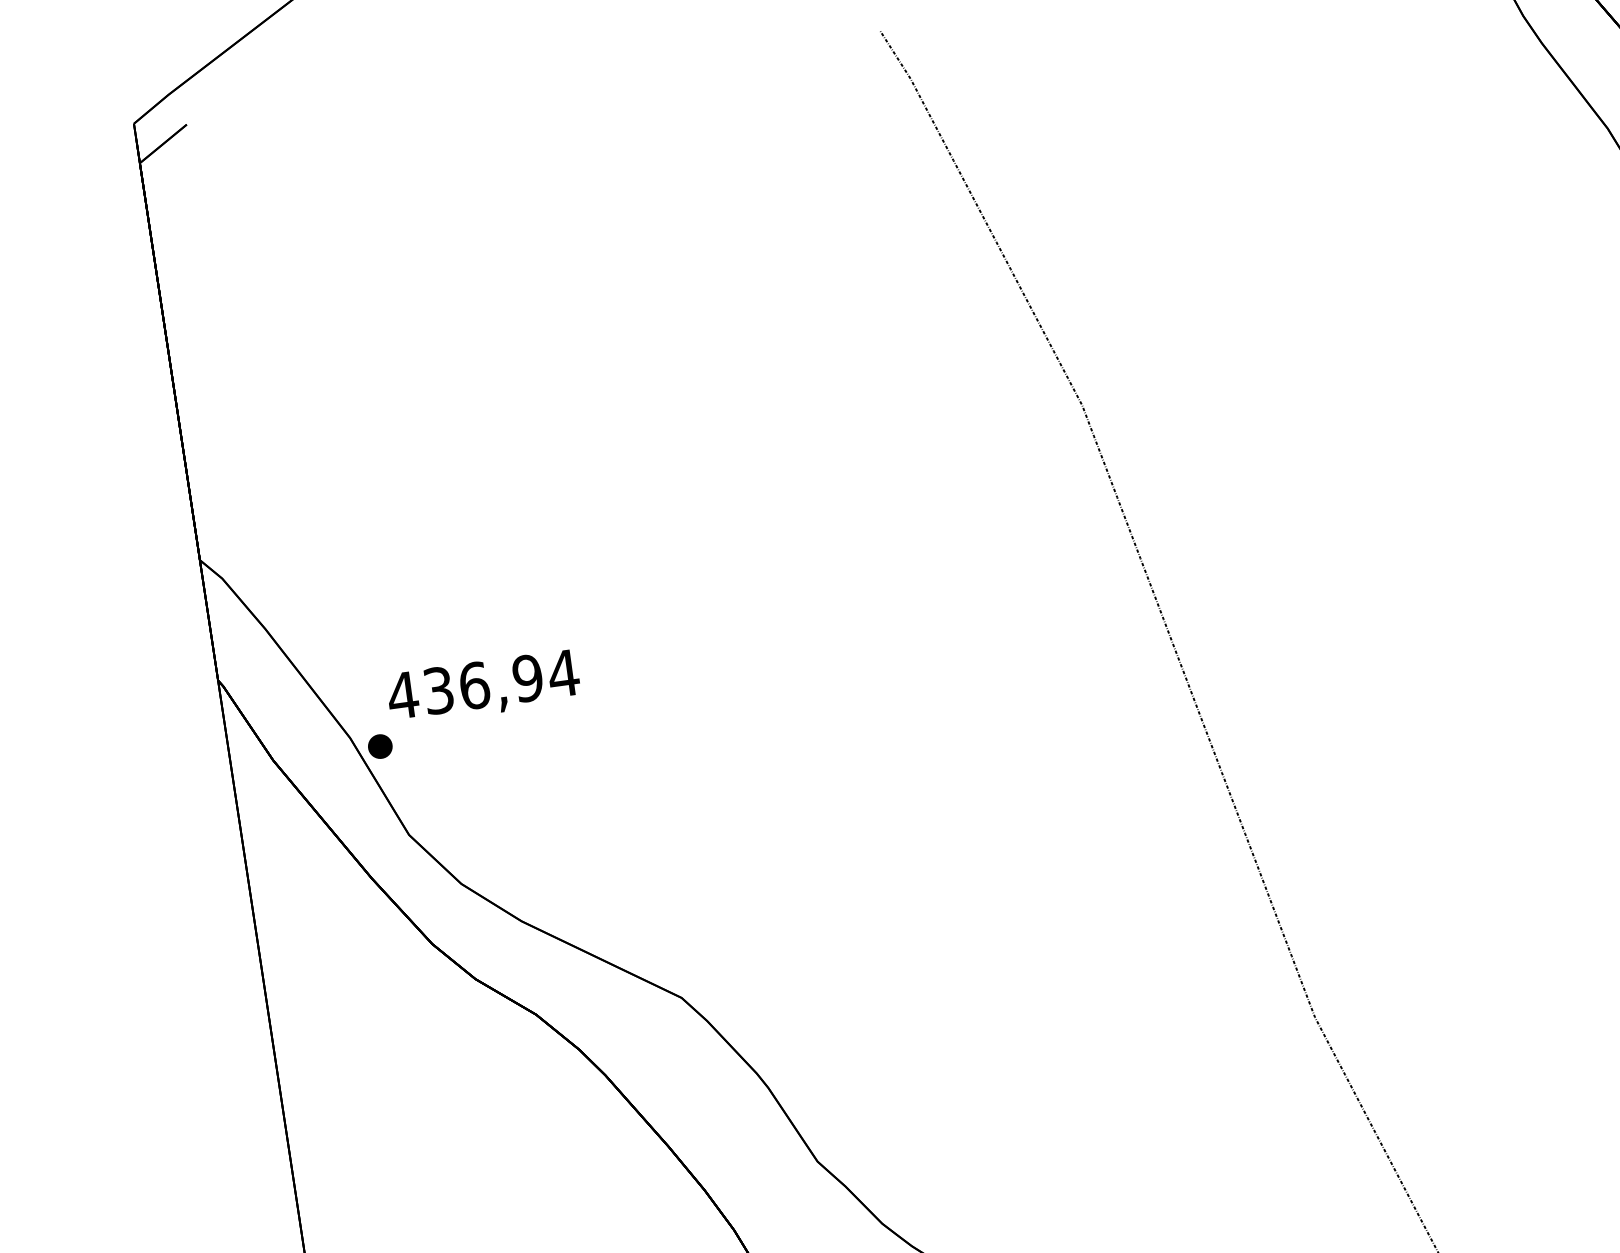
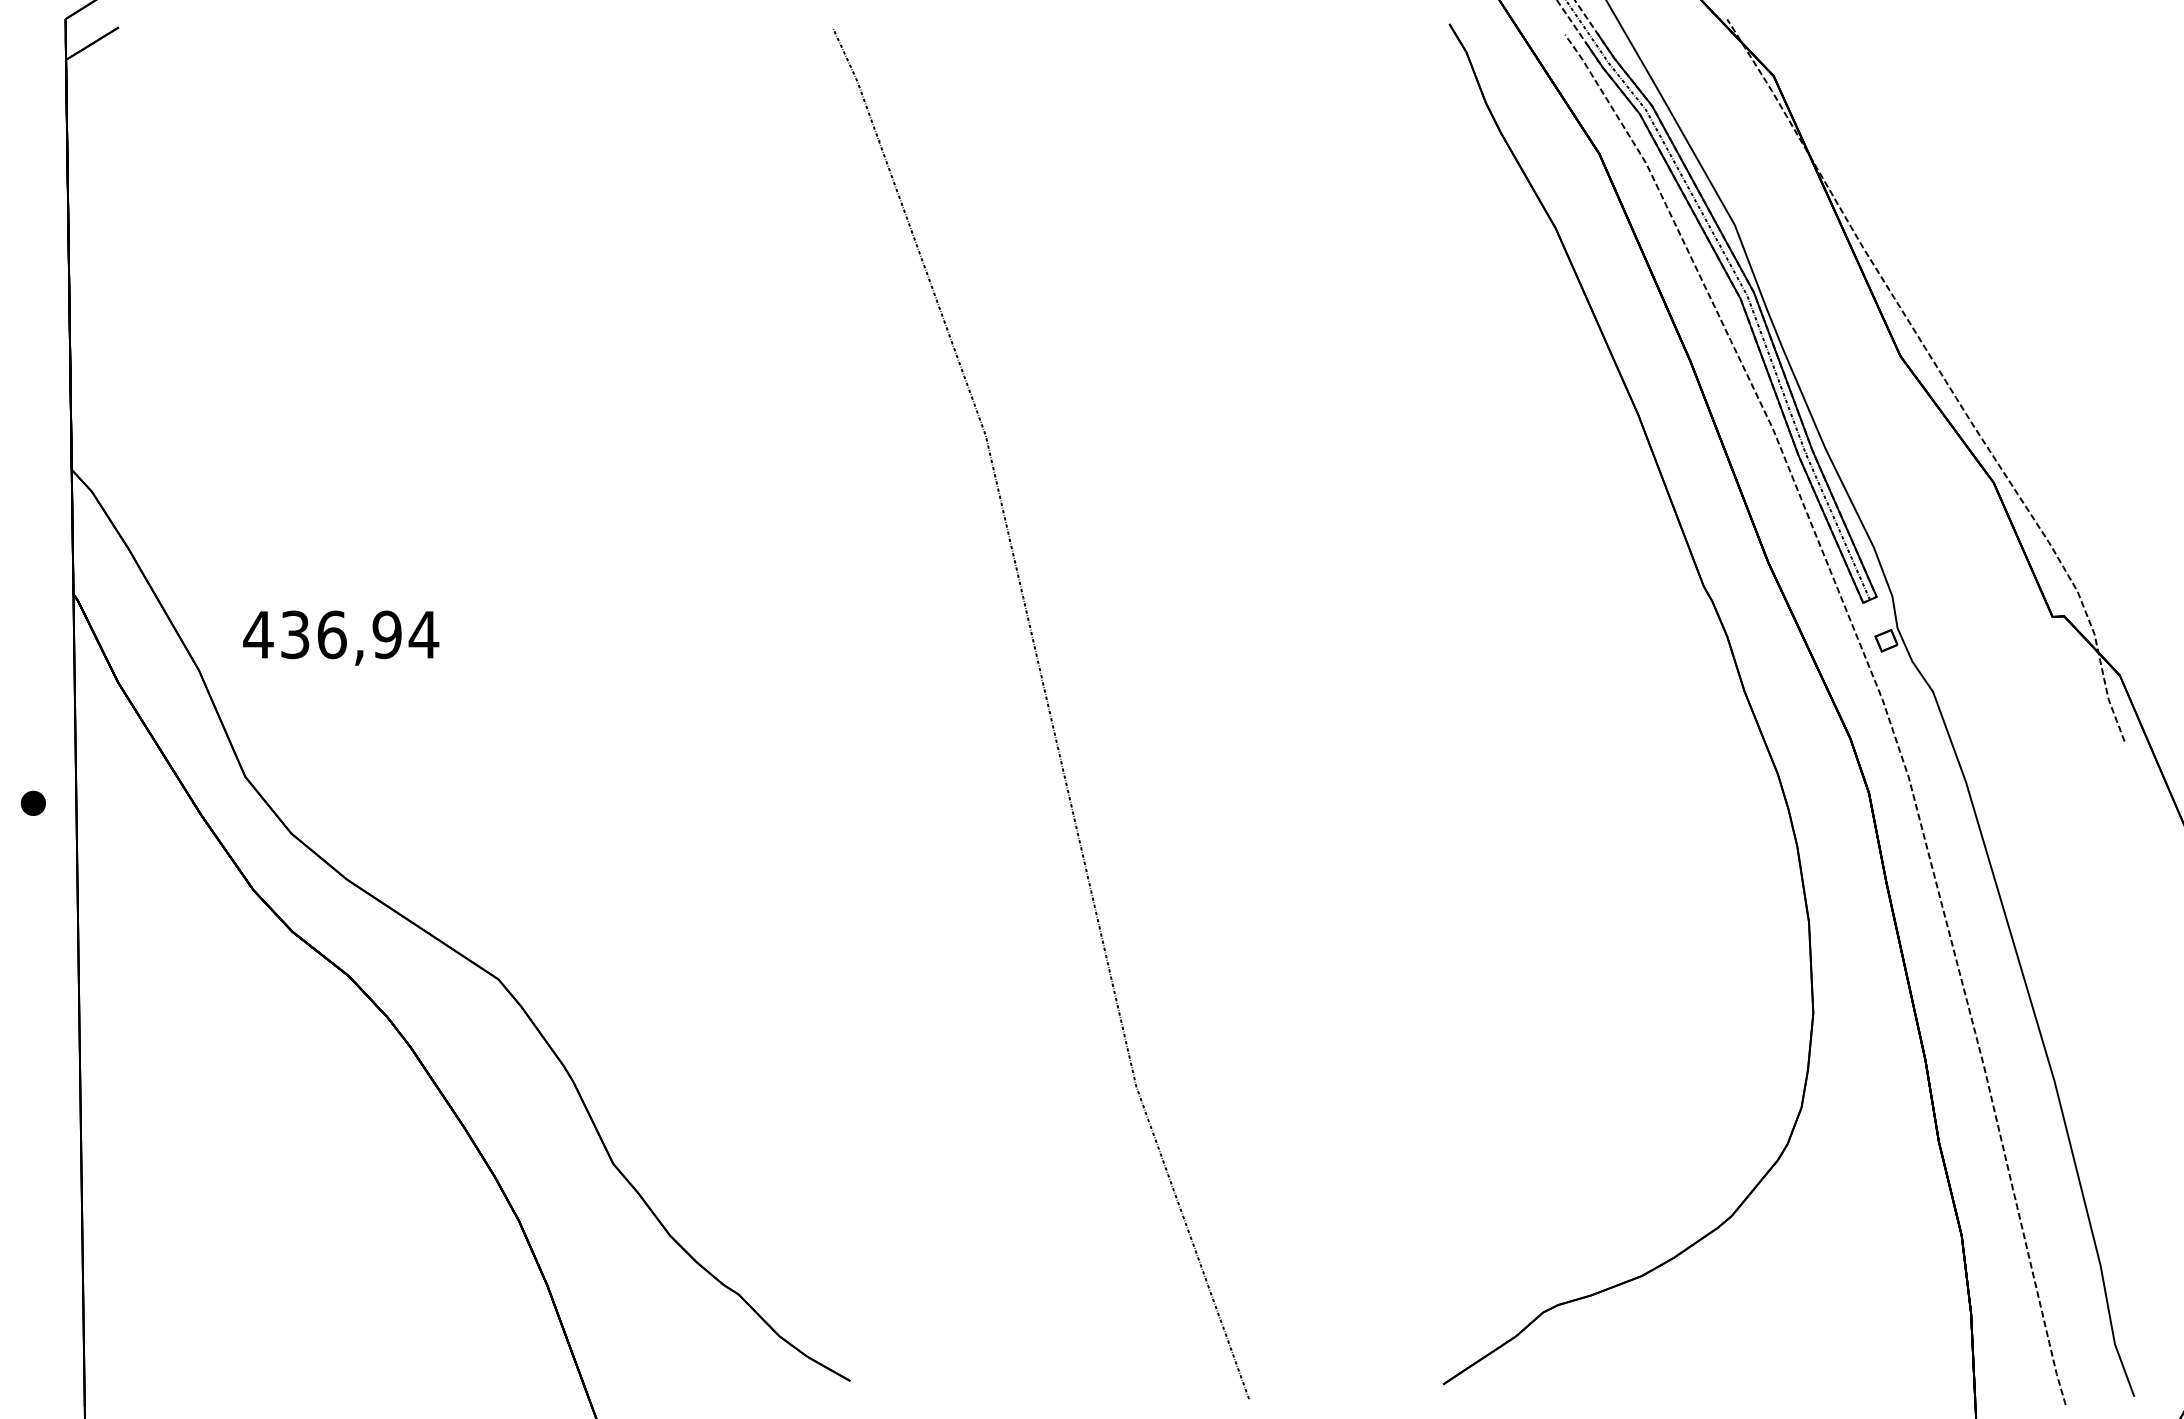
part: (379, 745) -> (32, 802), moved

